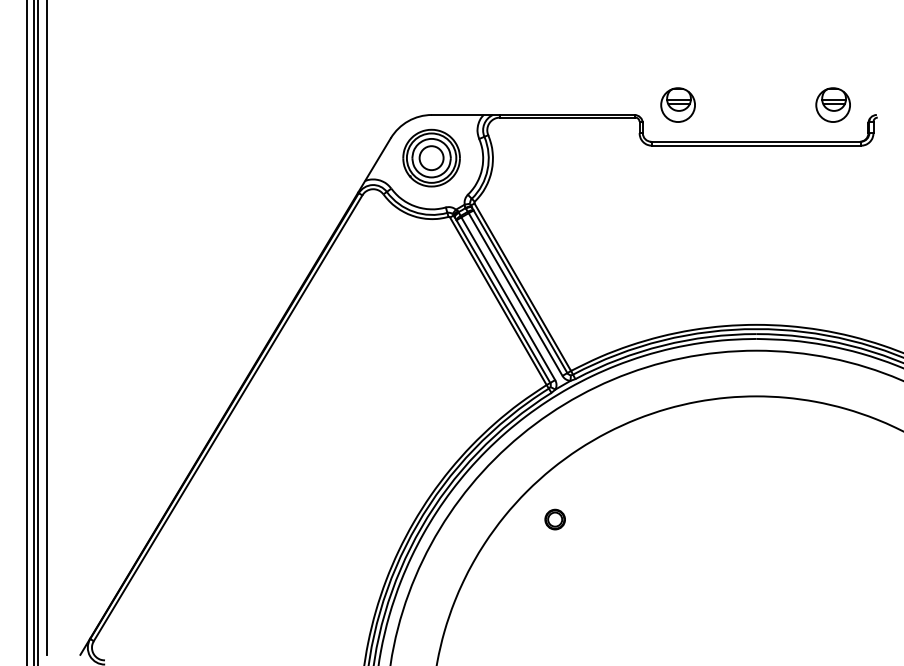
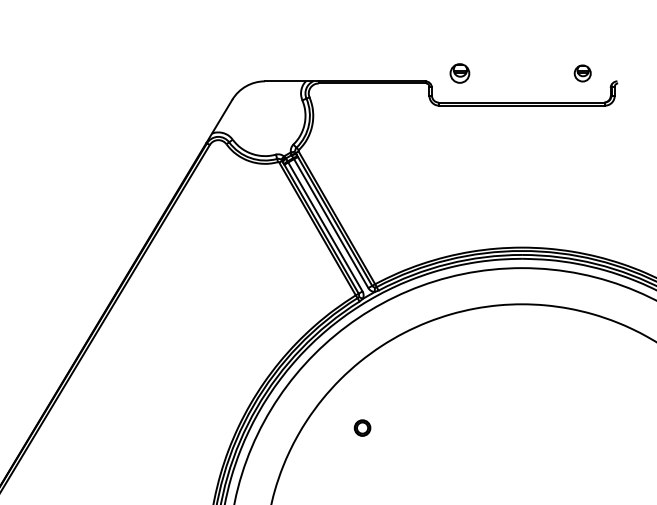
part: (677, 104) -> (459, 73), size x0.7
part: (832, 104) -> (582, 73), size x0.6
part: (431, 157) -> (264, 115), removed
part: (554, 519) -> (362, 428), moved

